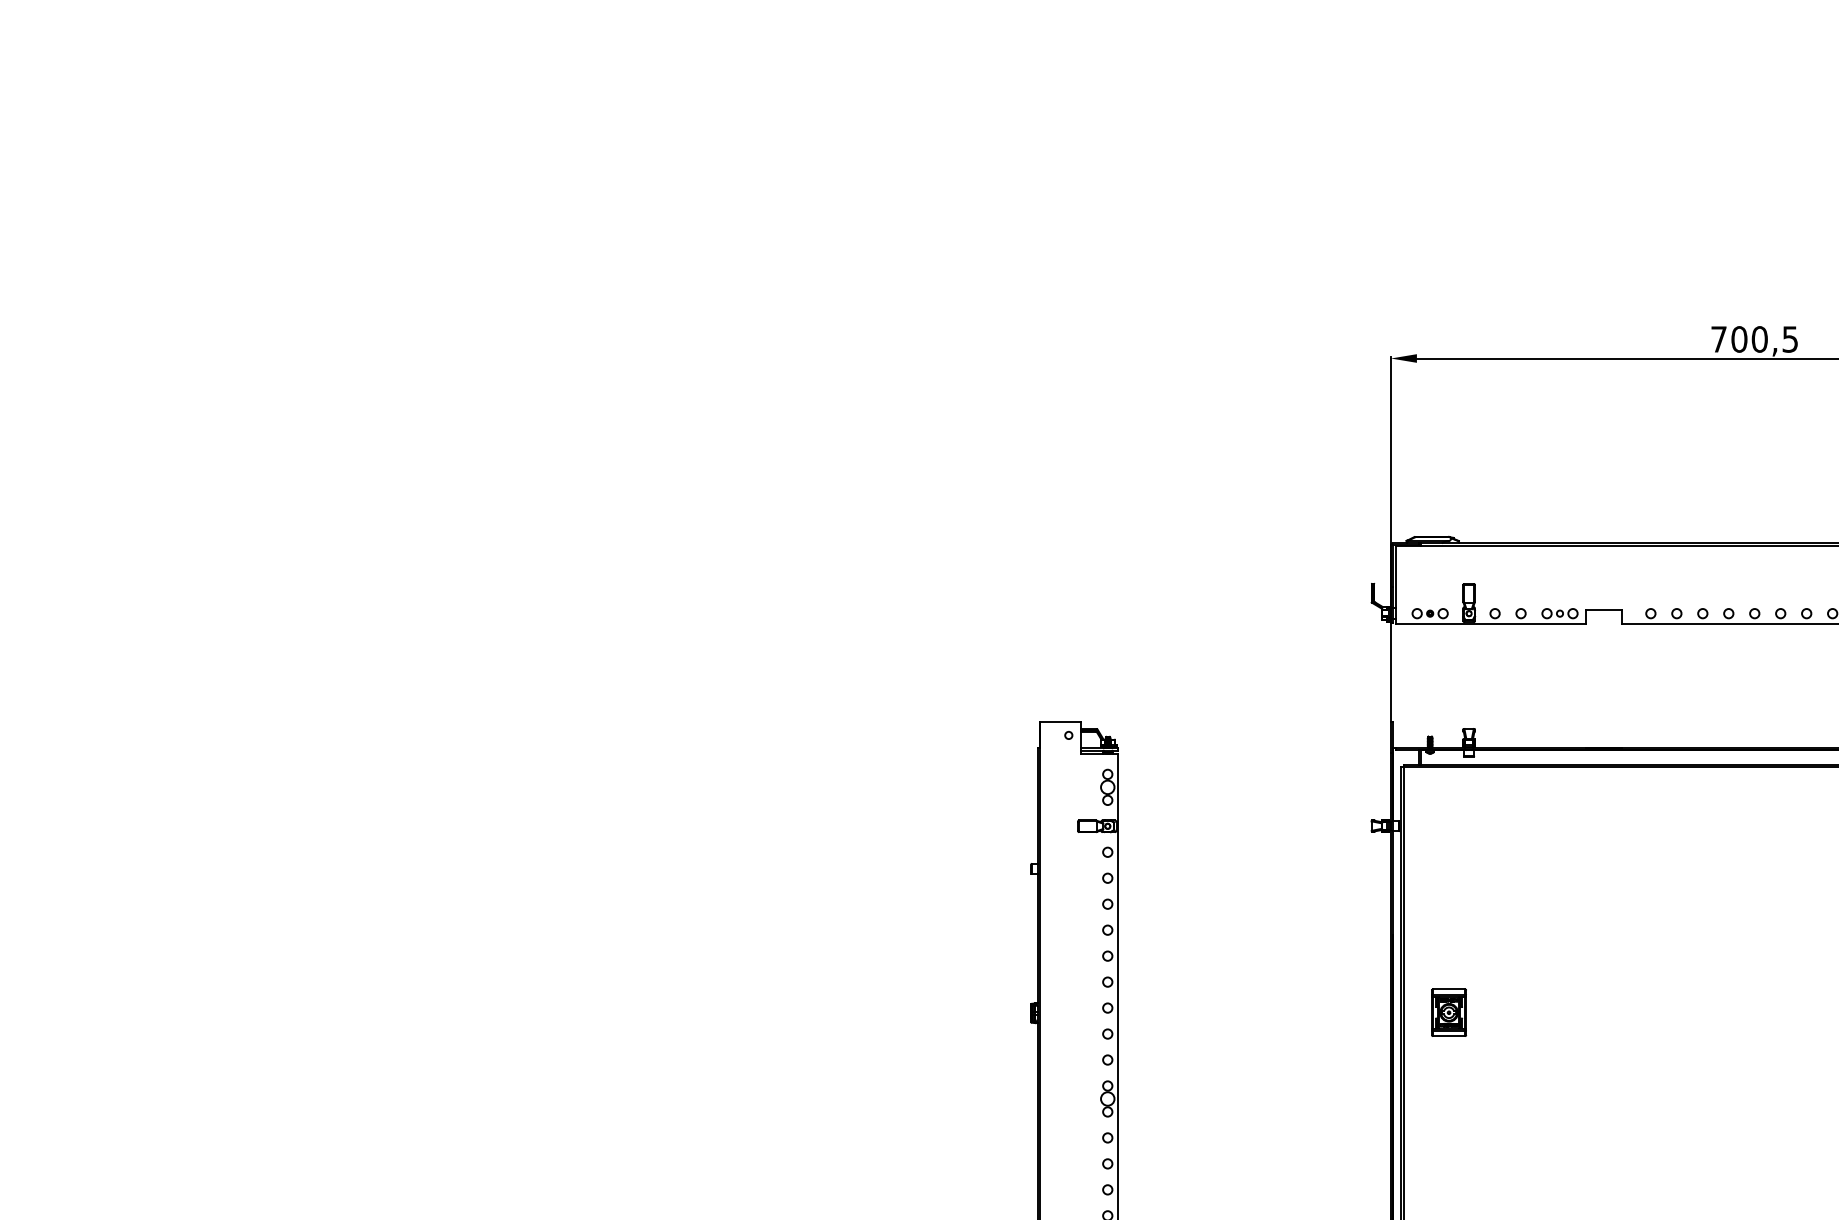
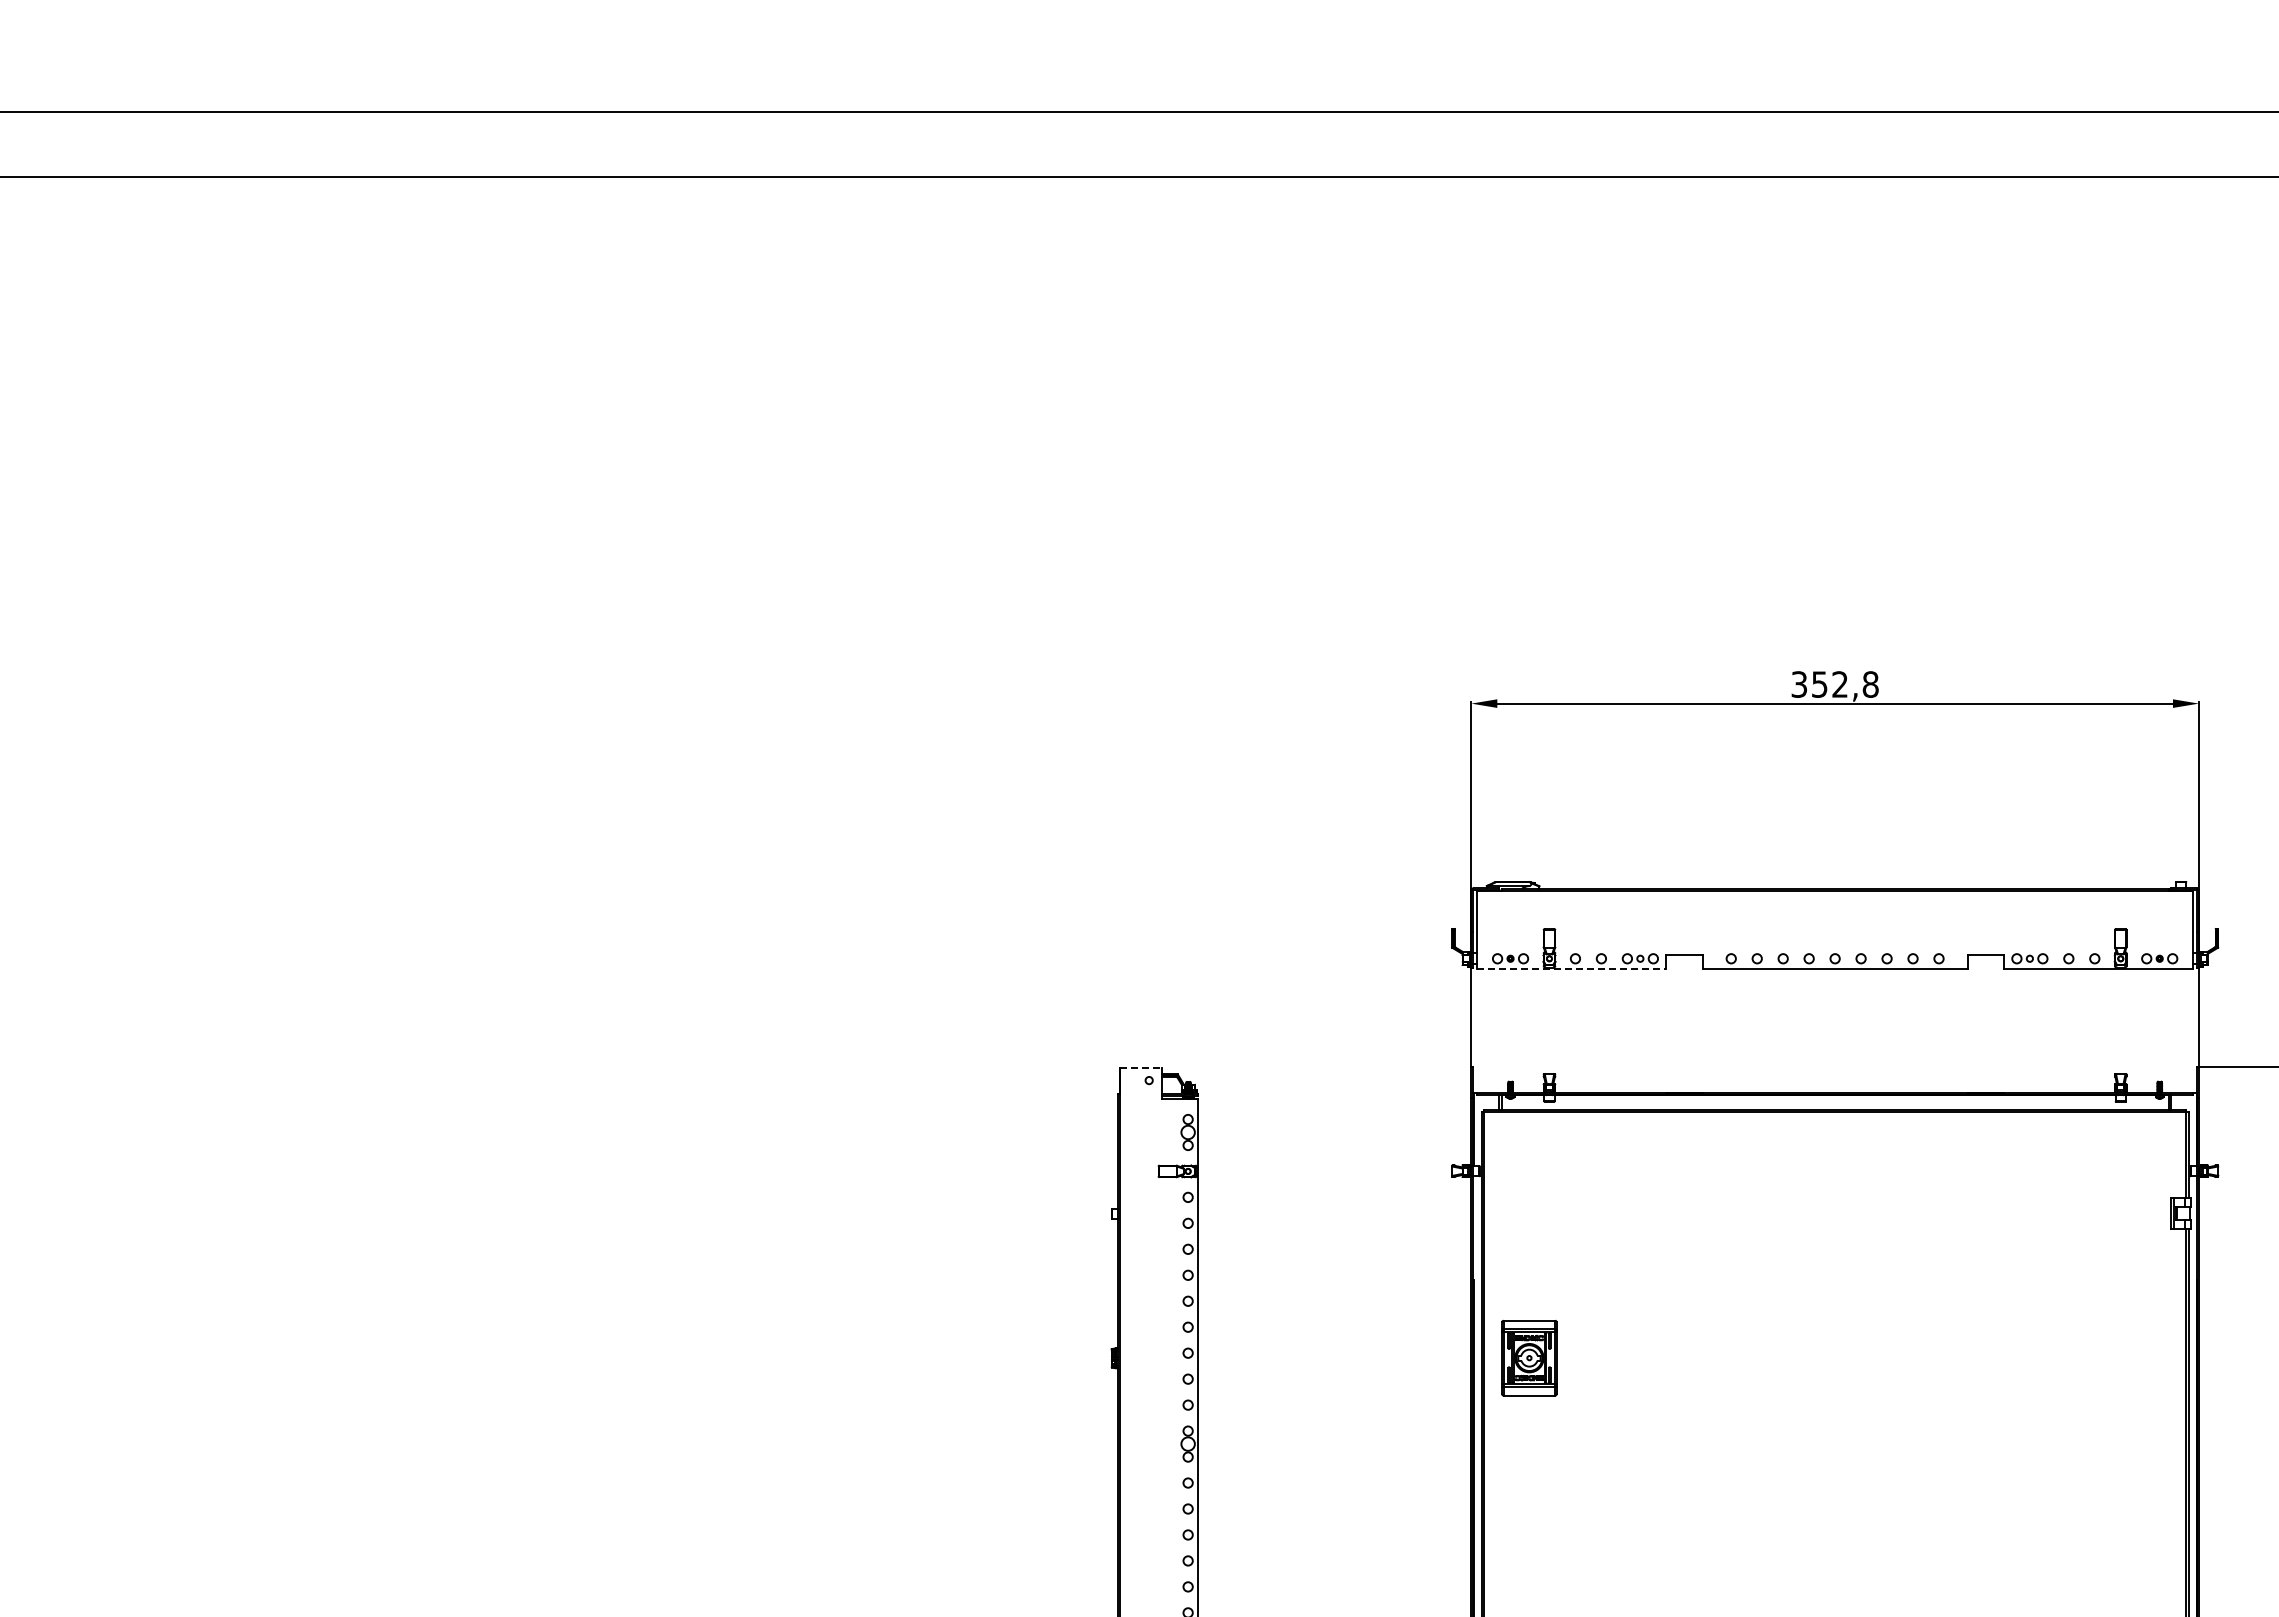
text: (1754, 339) -> (1834, 684), 700,5 -> 352,8
line: (1491, 623) -> (1571, 968), solid -> dashed
line: (1060, 722) -> (1140, 1067), solid -> dashed
part: (1449, 1012) -> (1529, 1357), size x1.6

